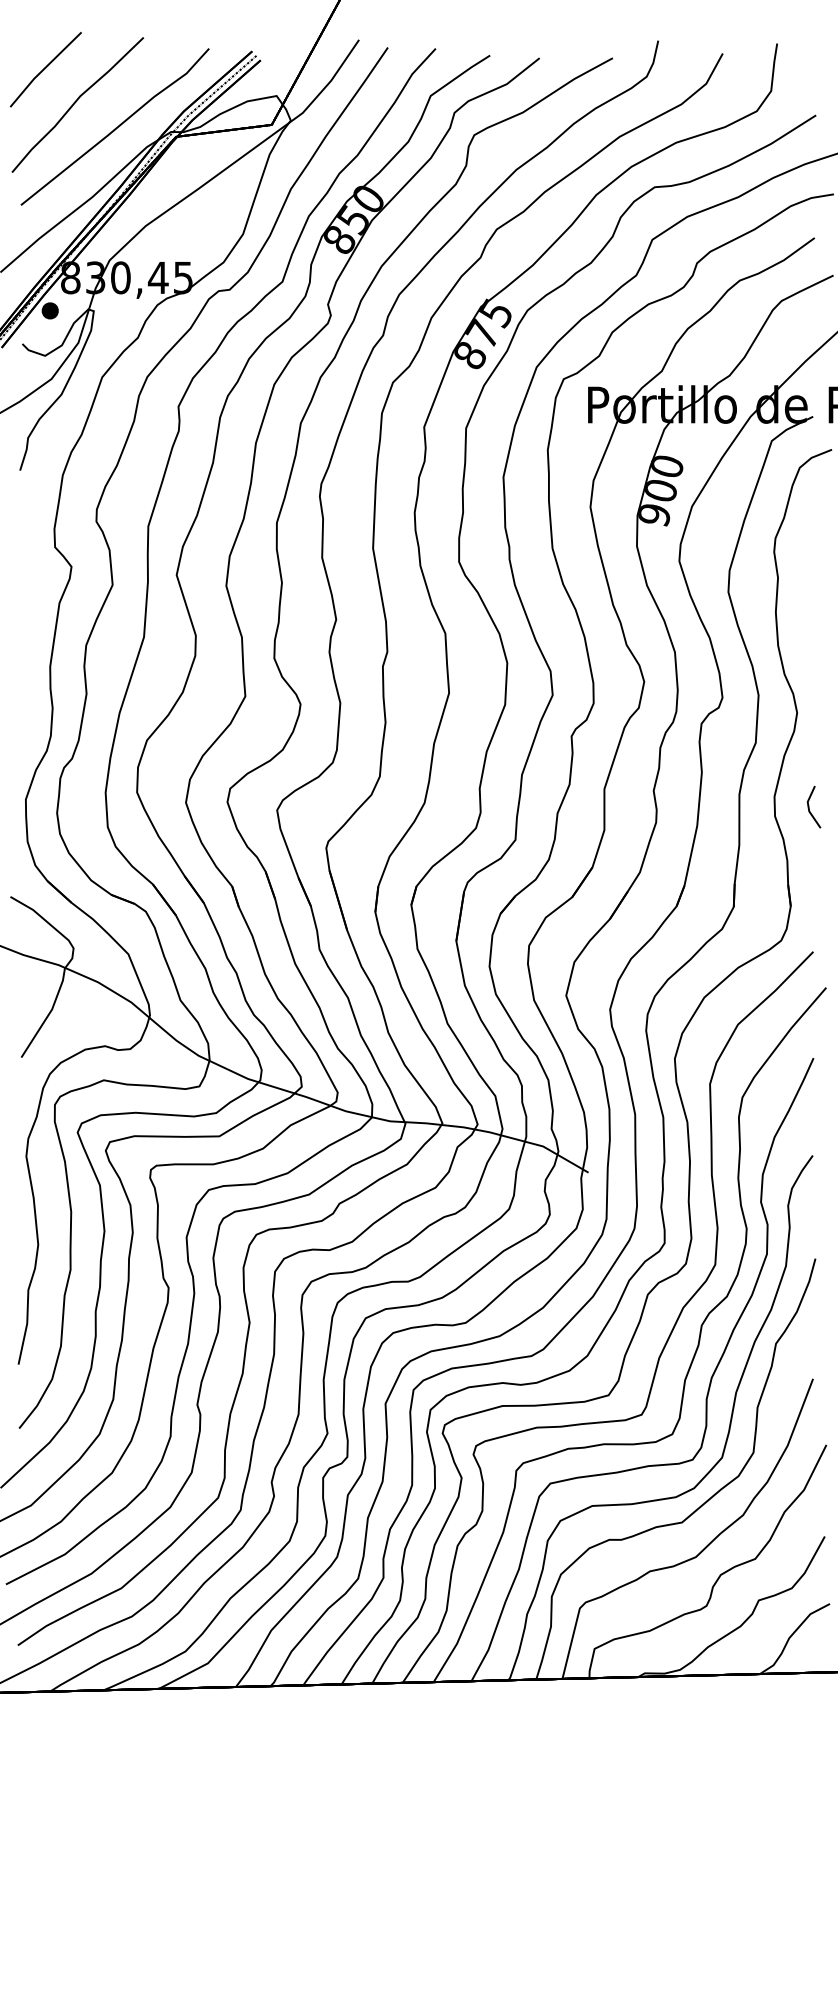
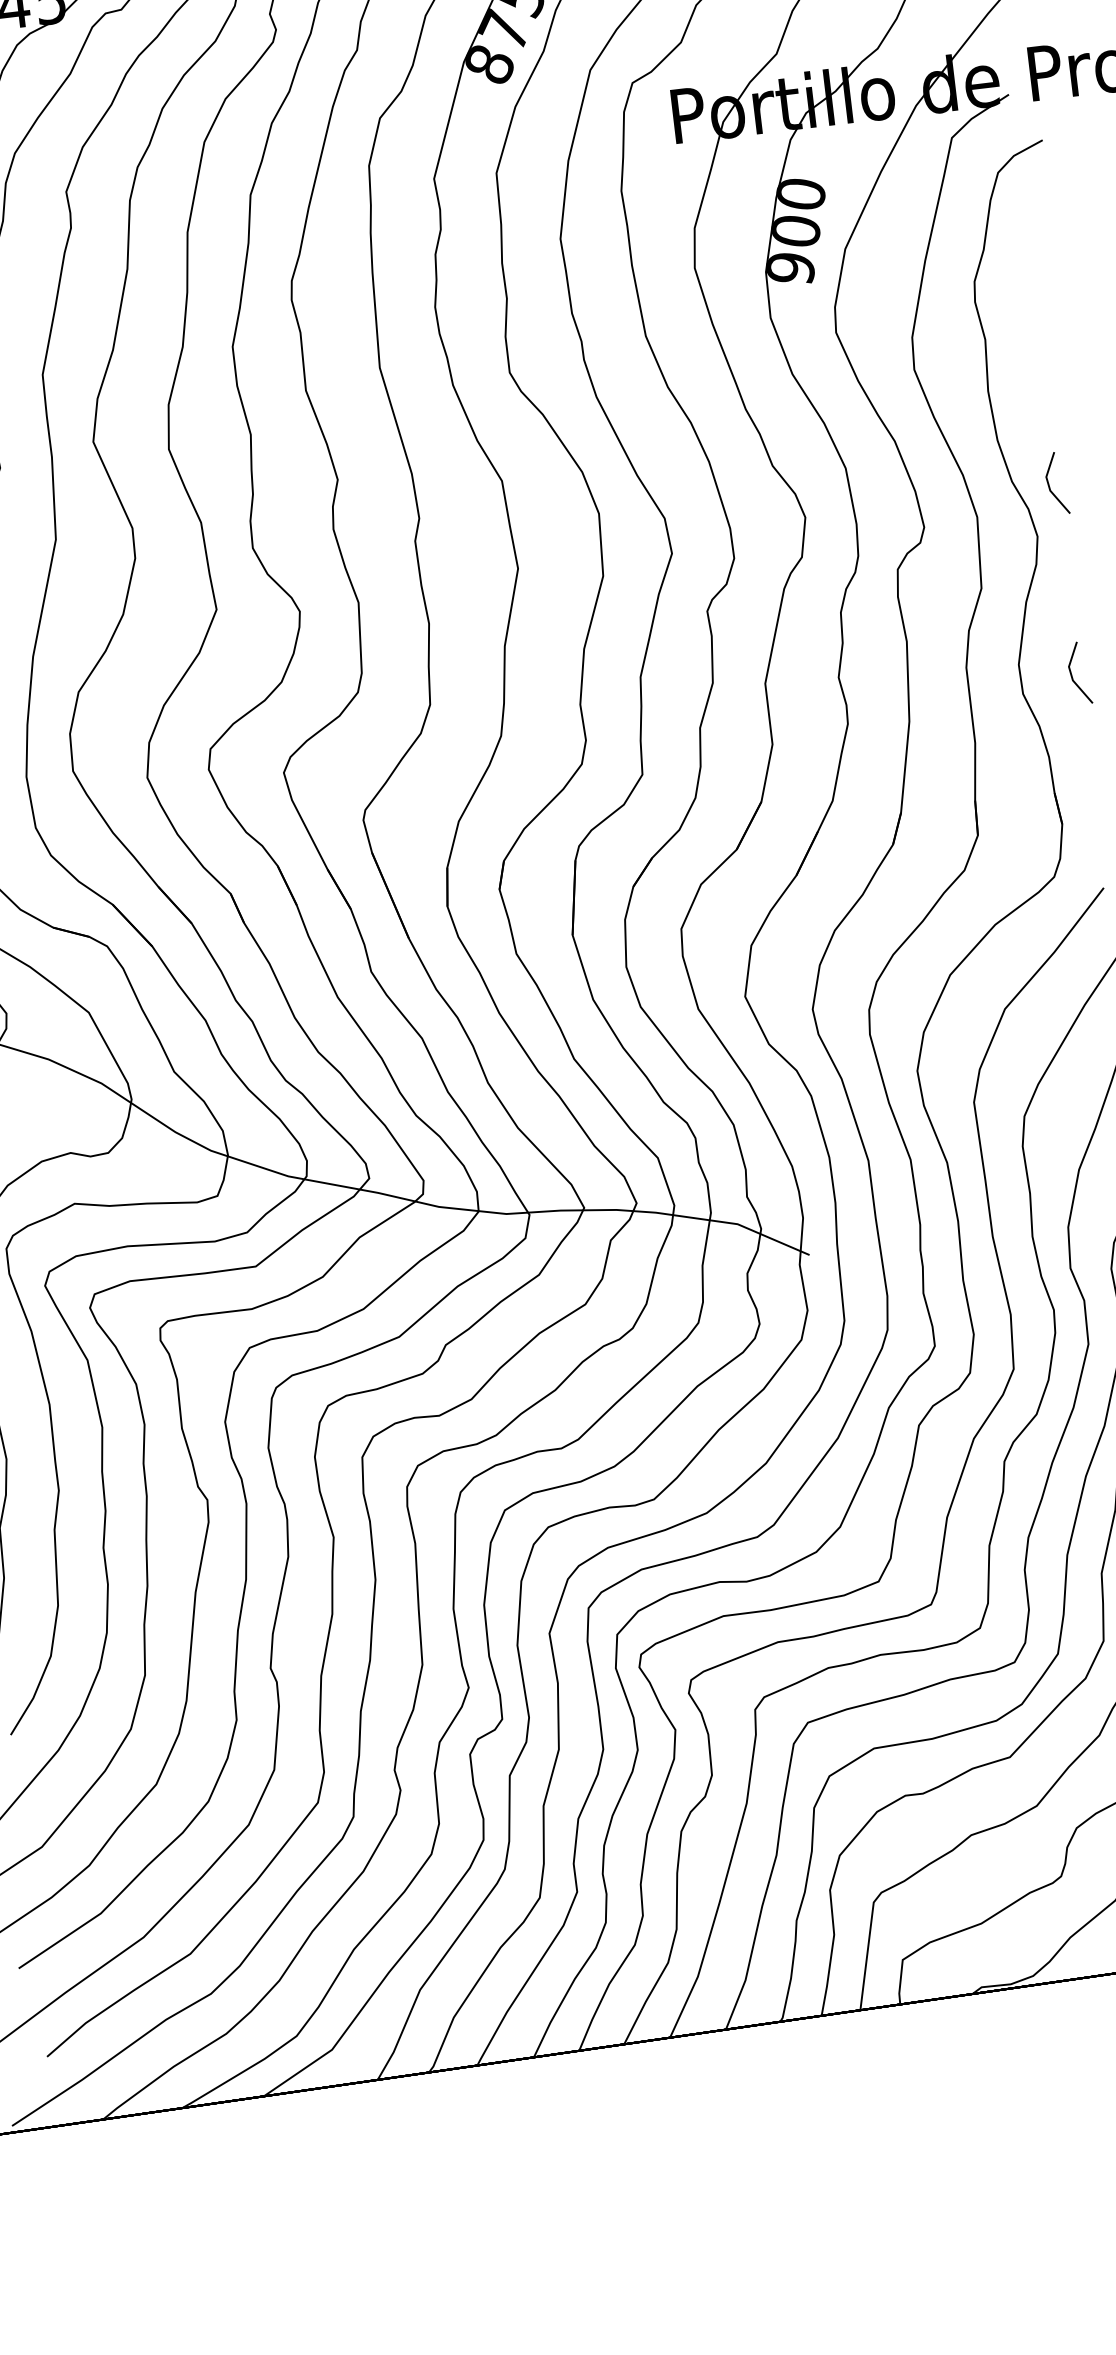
part: (813, 678) -> (1055, 482), added

